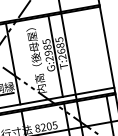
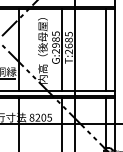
line: (98, 48) -> (105, 49), added

